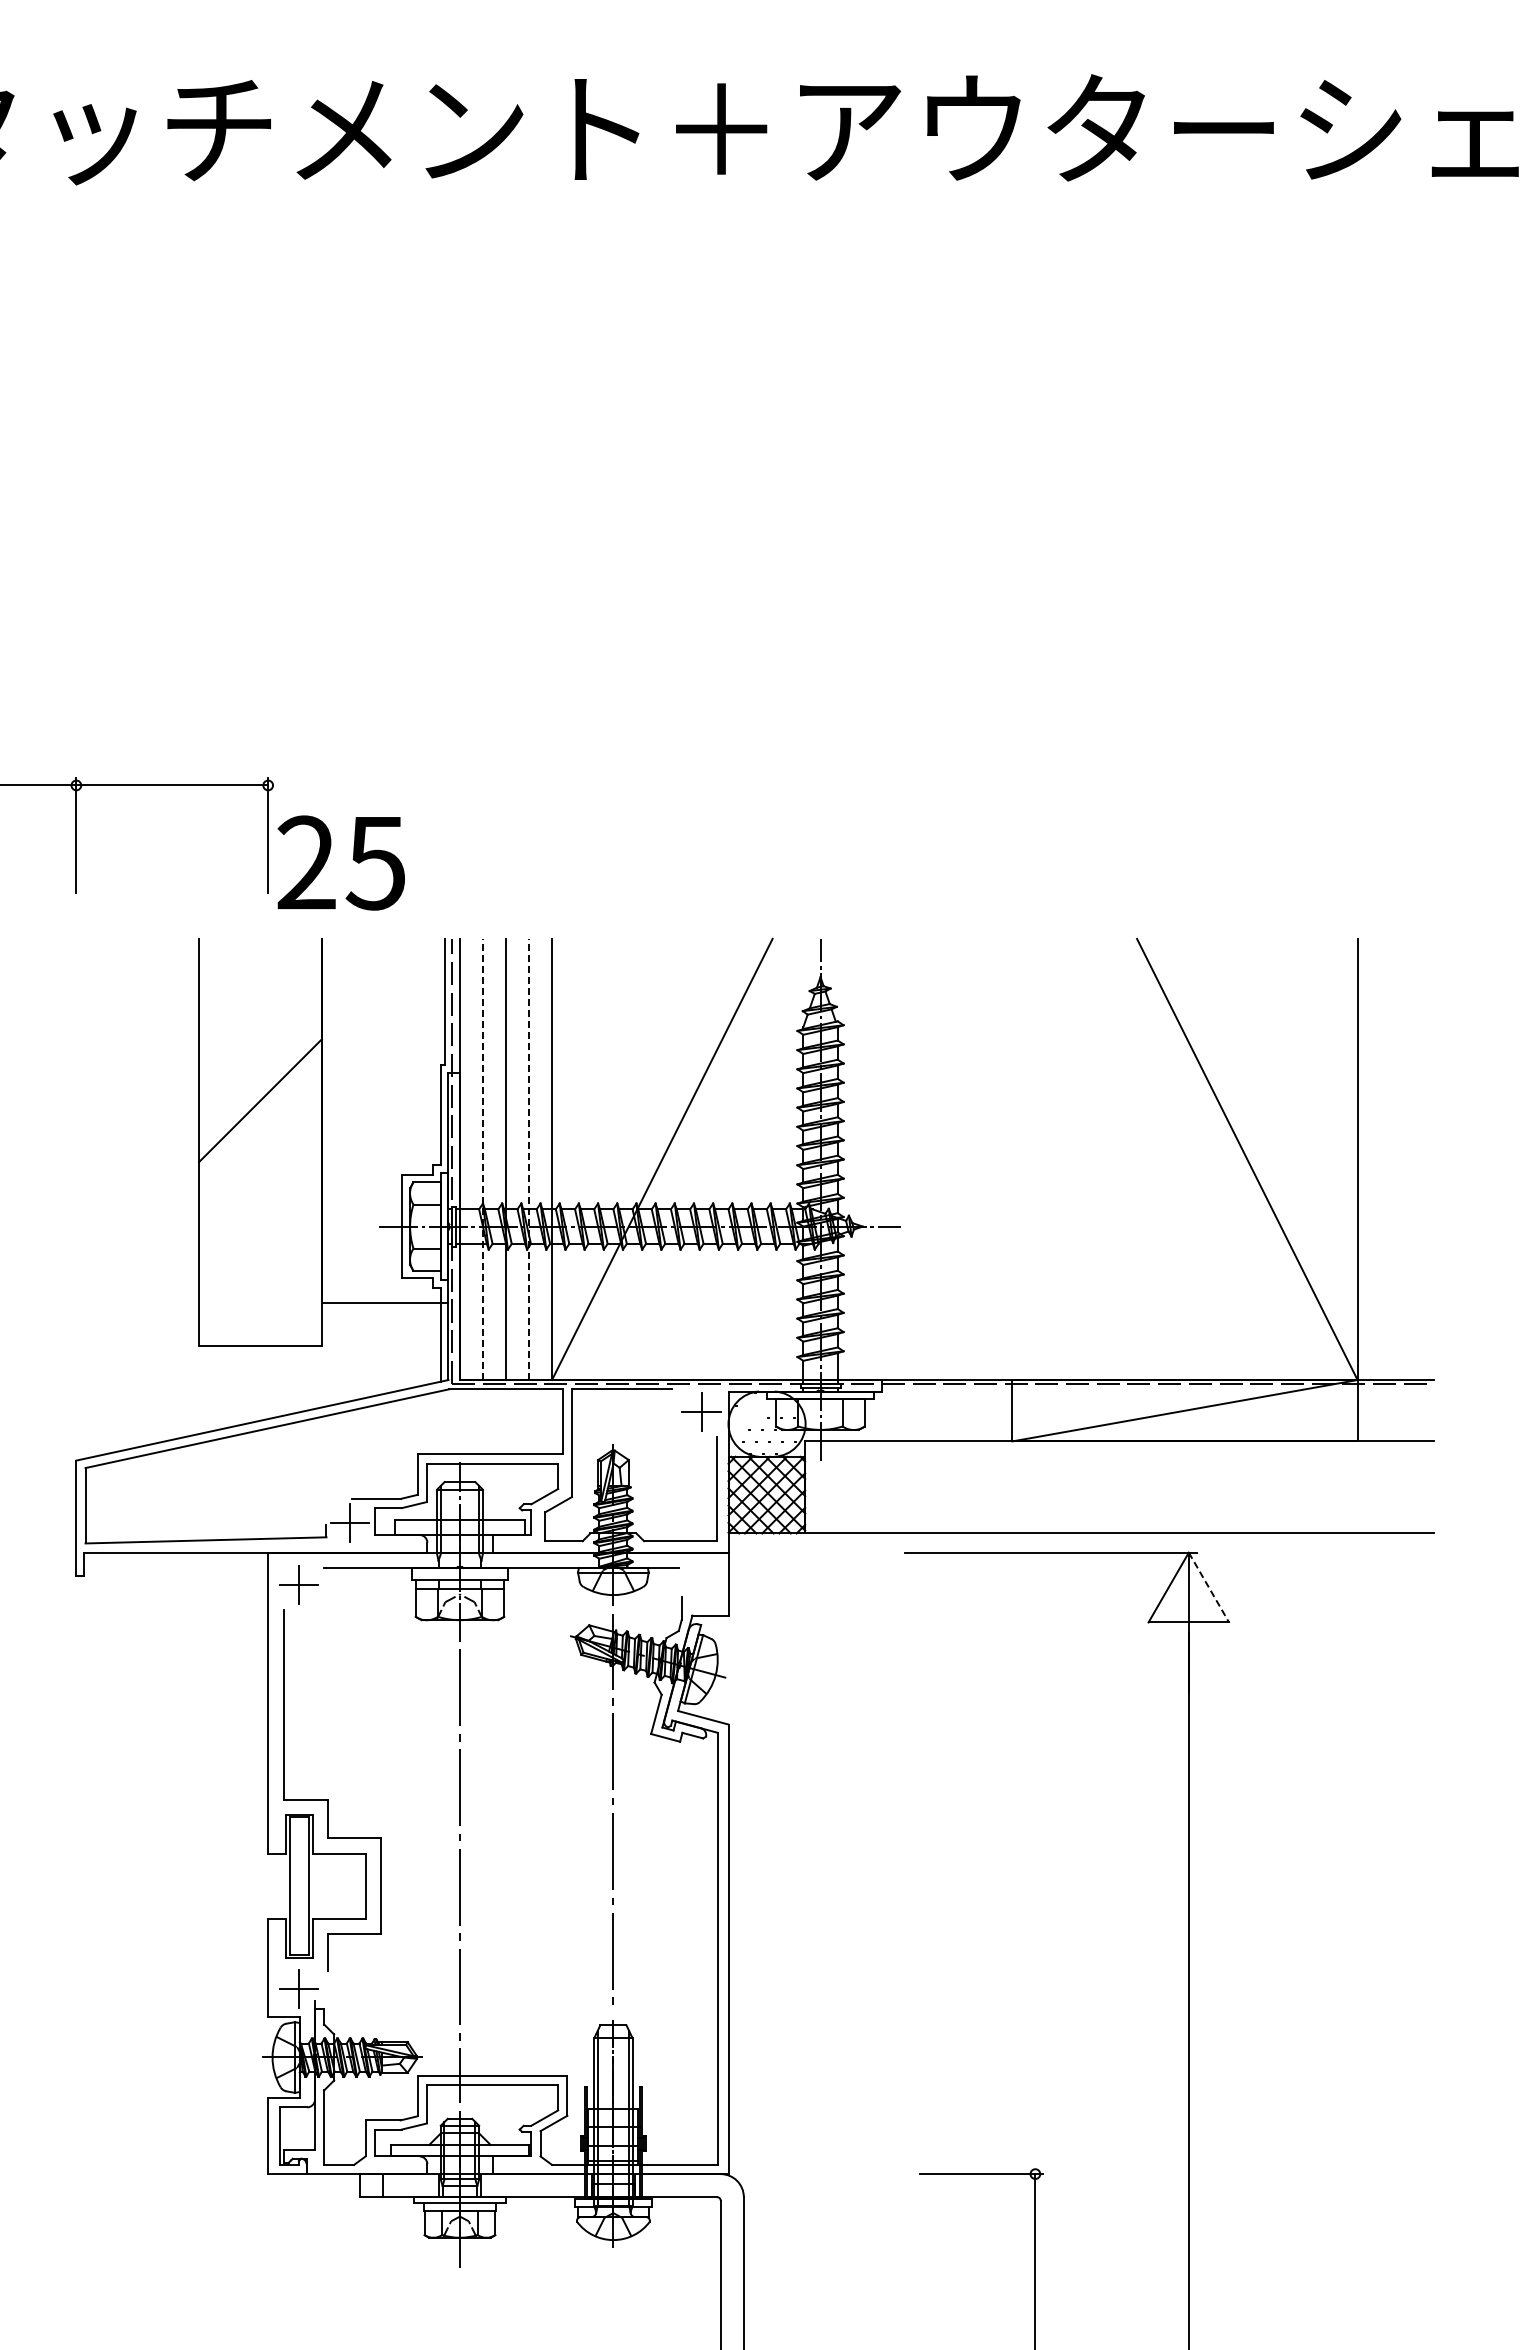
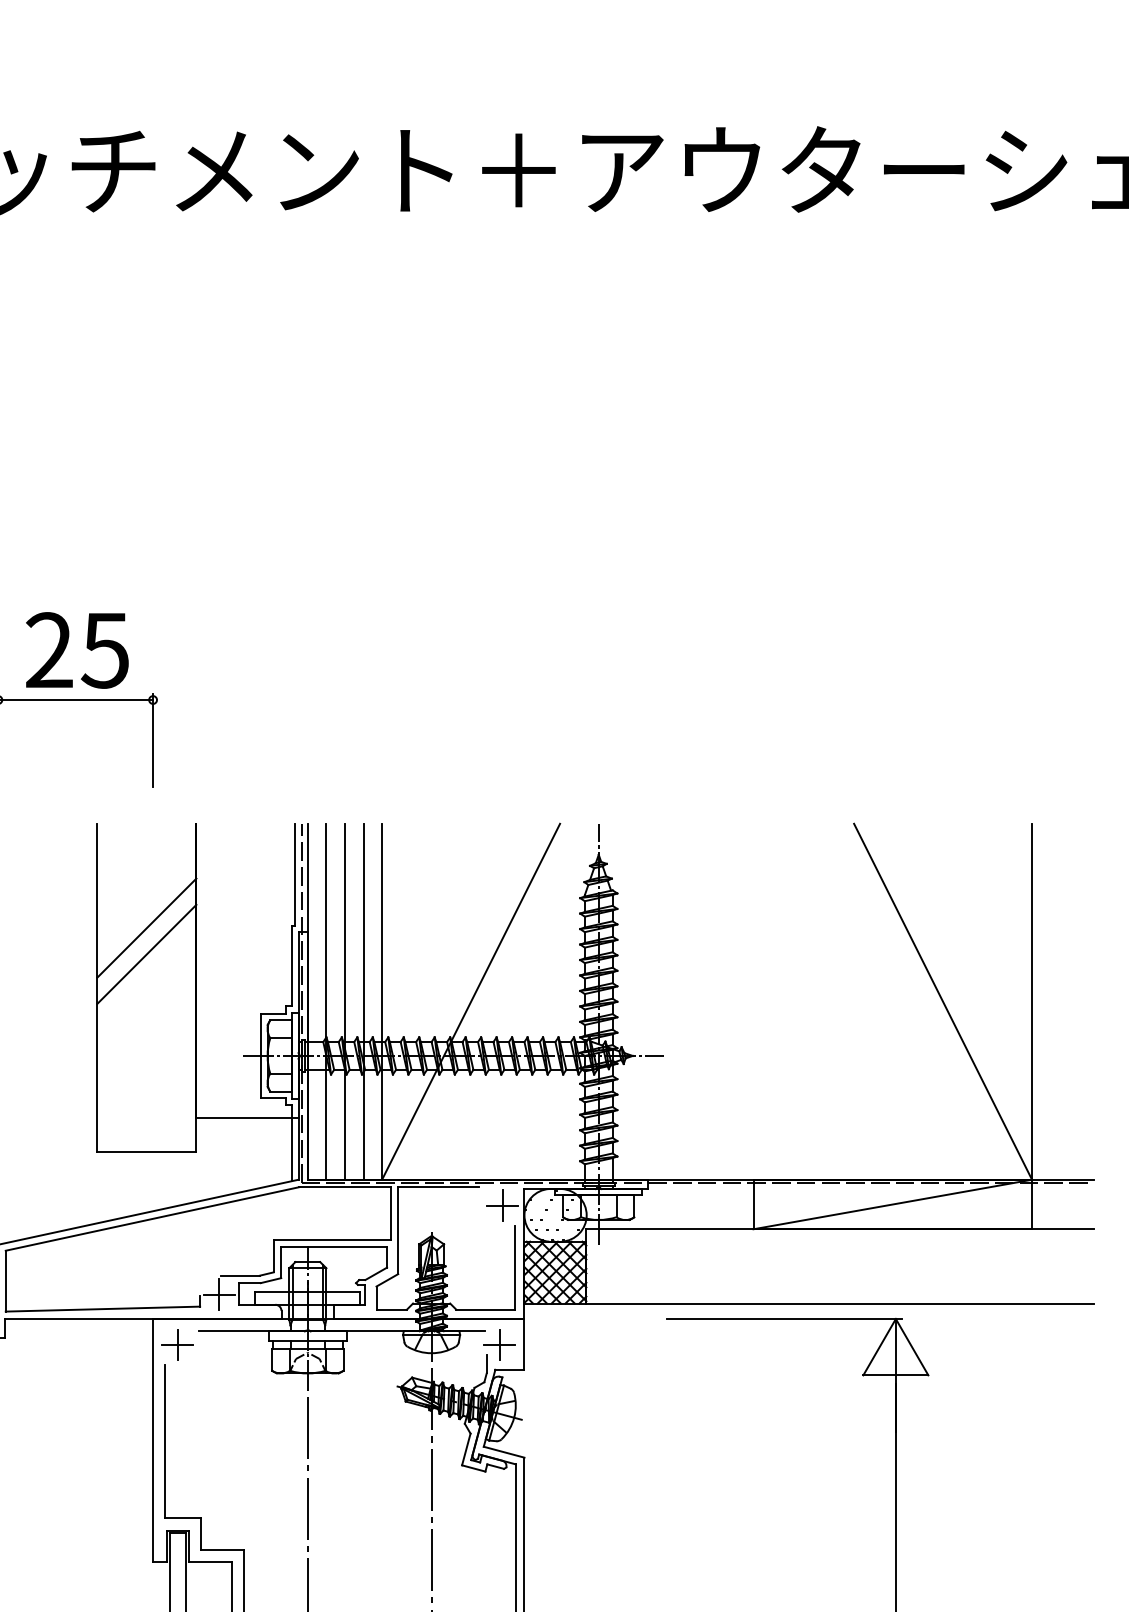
text: (340, 862) -> (76, 650), moved
line: (260, 1067) -> (146, 927), added
line: (482, 1159) -> (326, 1001), dashed -> solid
line: (529, 1159) -> (363, 1001), dashed -> solid
part: (697, 1584) -> (499, 1344), added
line: (1209, 1588) -> (912, 1347), dashed -> solid

